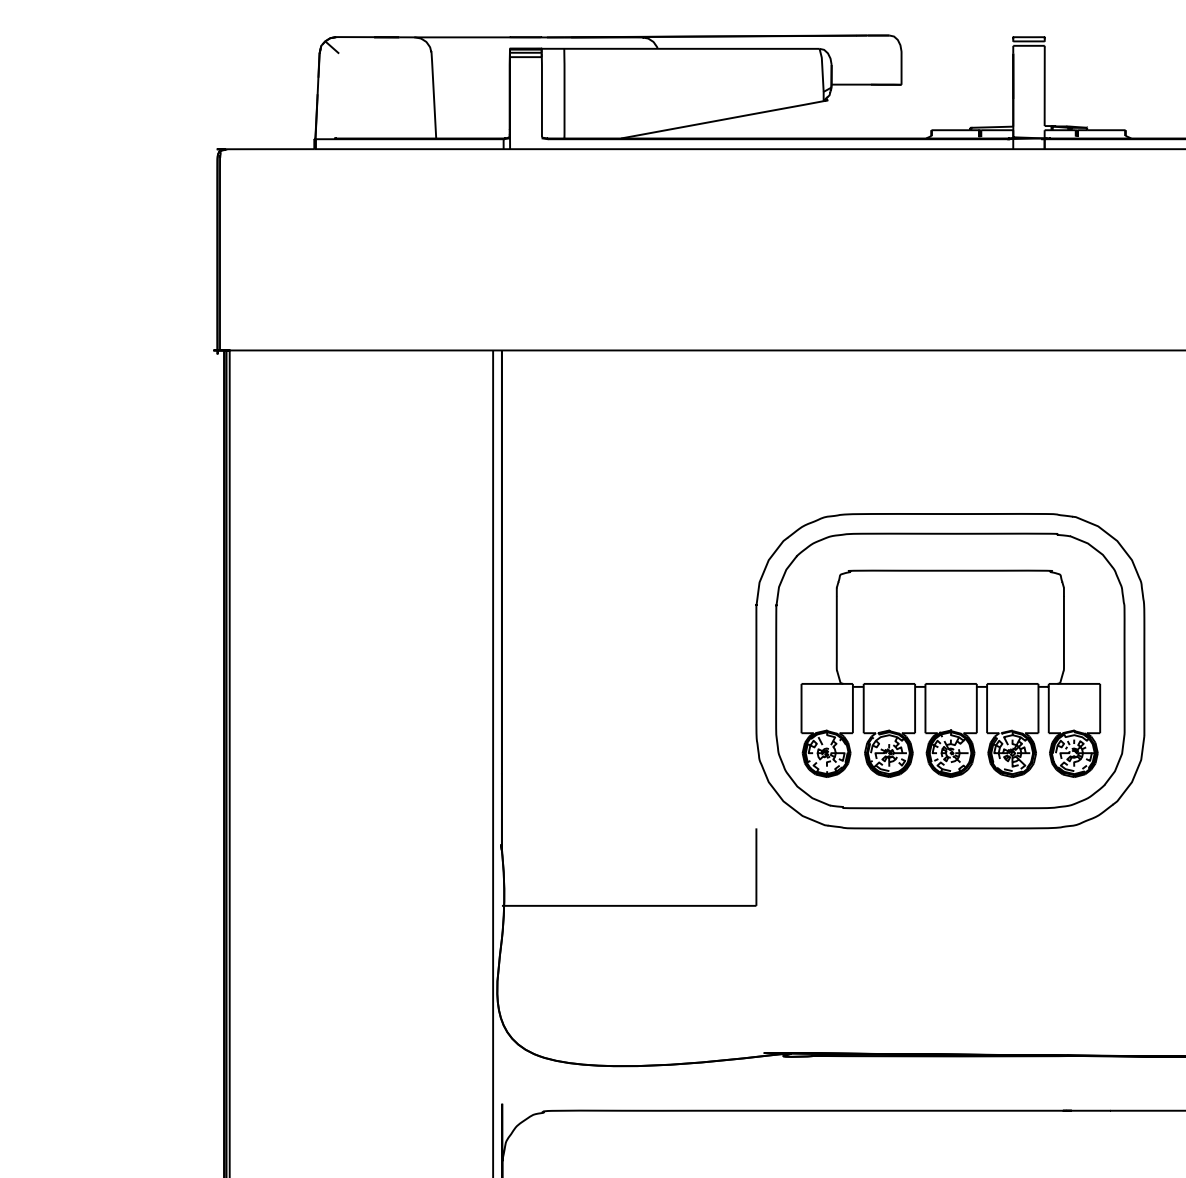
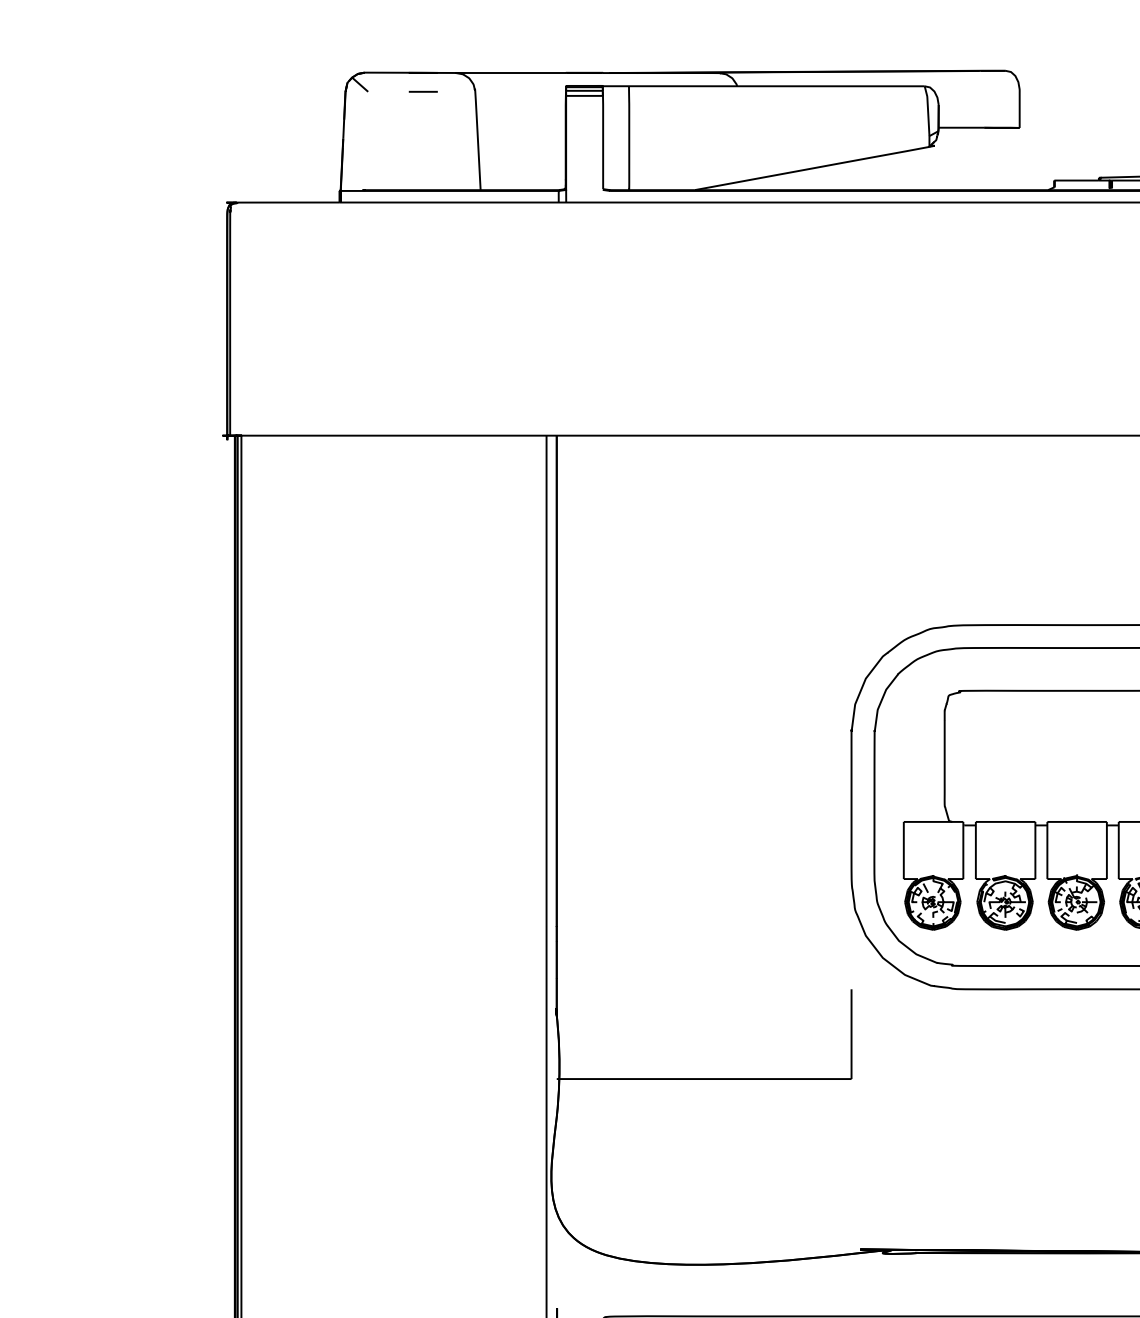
line: (386, 53) -> (423, 91), added

